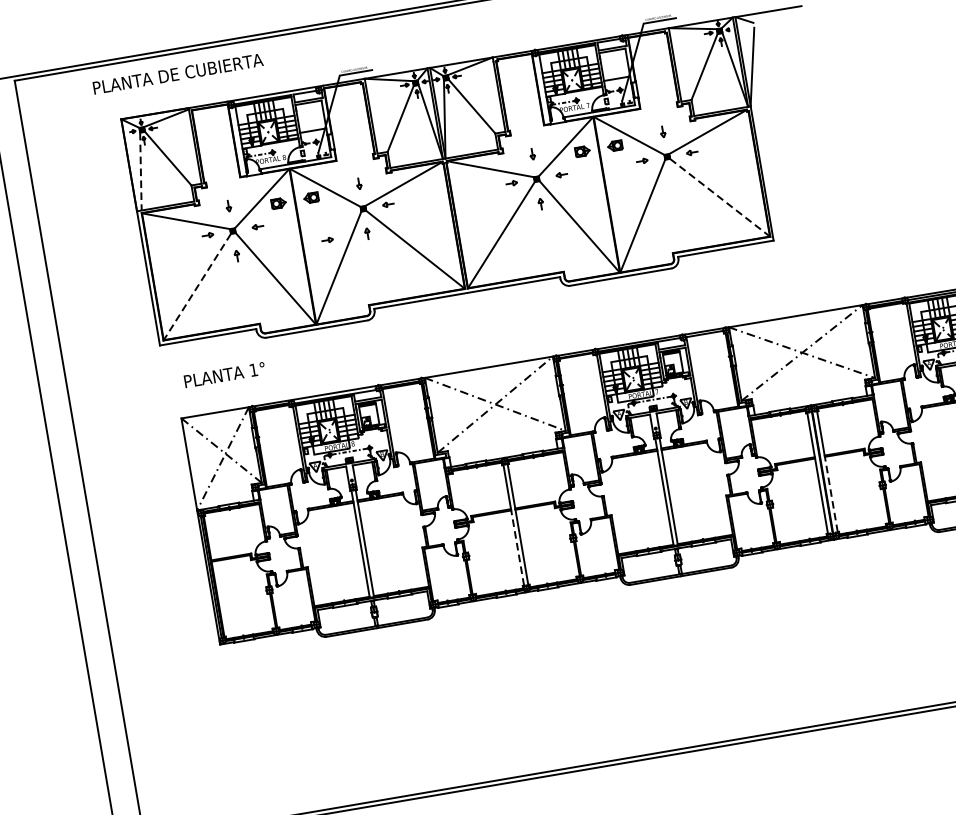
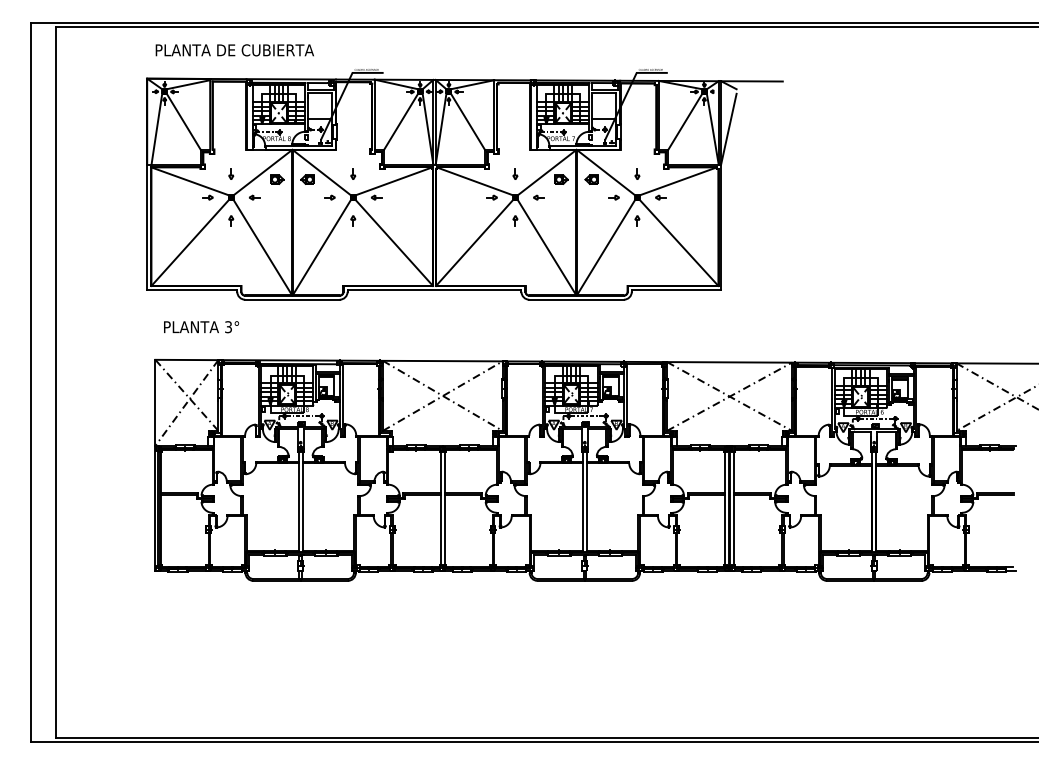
text: (177, 74) -> (234, 50), moved
line: (140, 171) -> (156, 129), dashed -> solid
part: (671, 181) -> (637, 220), added
line: (720, 198) -> (679, 243), dashed -> solid
part: (327, 240) -> (329, 197), moved
line: (197, 286) -> (190, 242), dashed -> solid
text: (253, 370) -> (228, 327), 1° -> 3°
line: (831, 493) -> (734, 529), dashed -> solid
line: (517, 547) -> (440, 529), dashed -> solid

